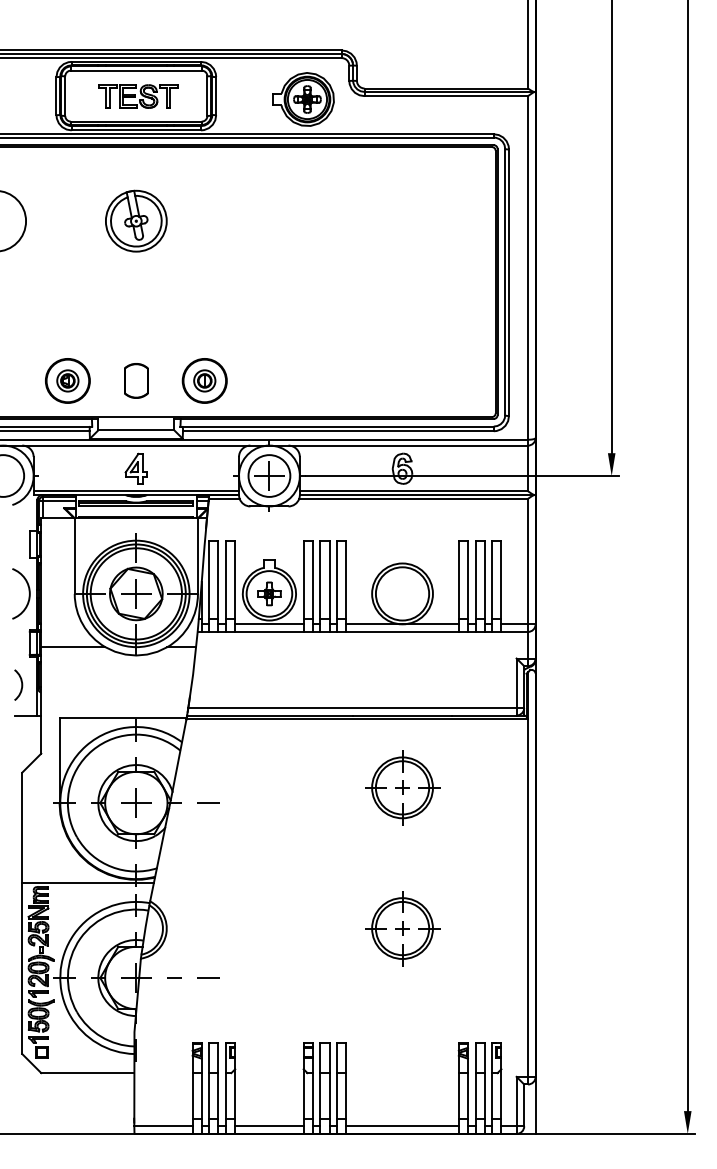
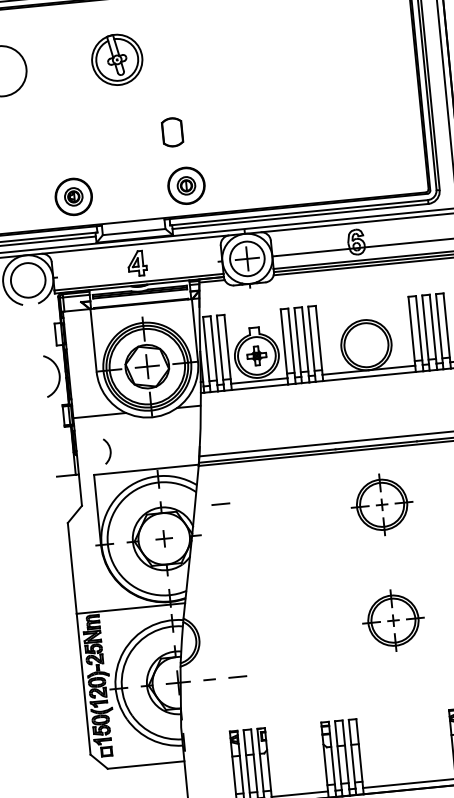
part: (136, 380) -> (172, 131), moved
arc: (21, 684) -> (109, 450), moved
part: (136, 802) -> (164, 538), size x0.7
line: (208, 802) -> (220, 503), moved

